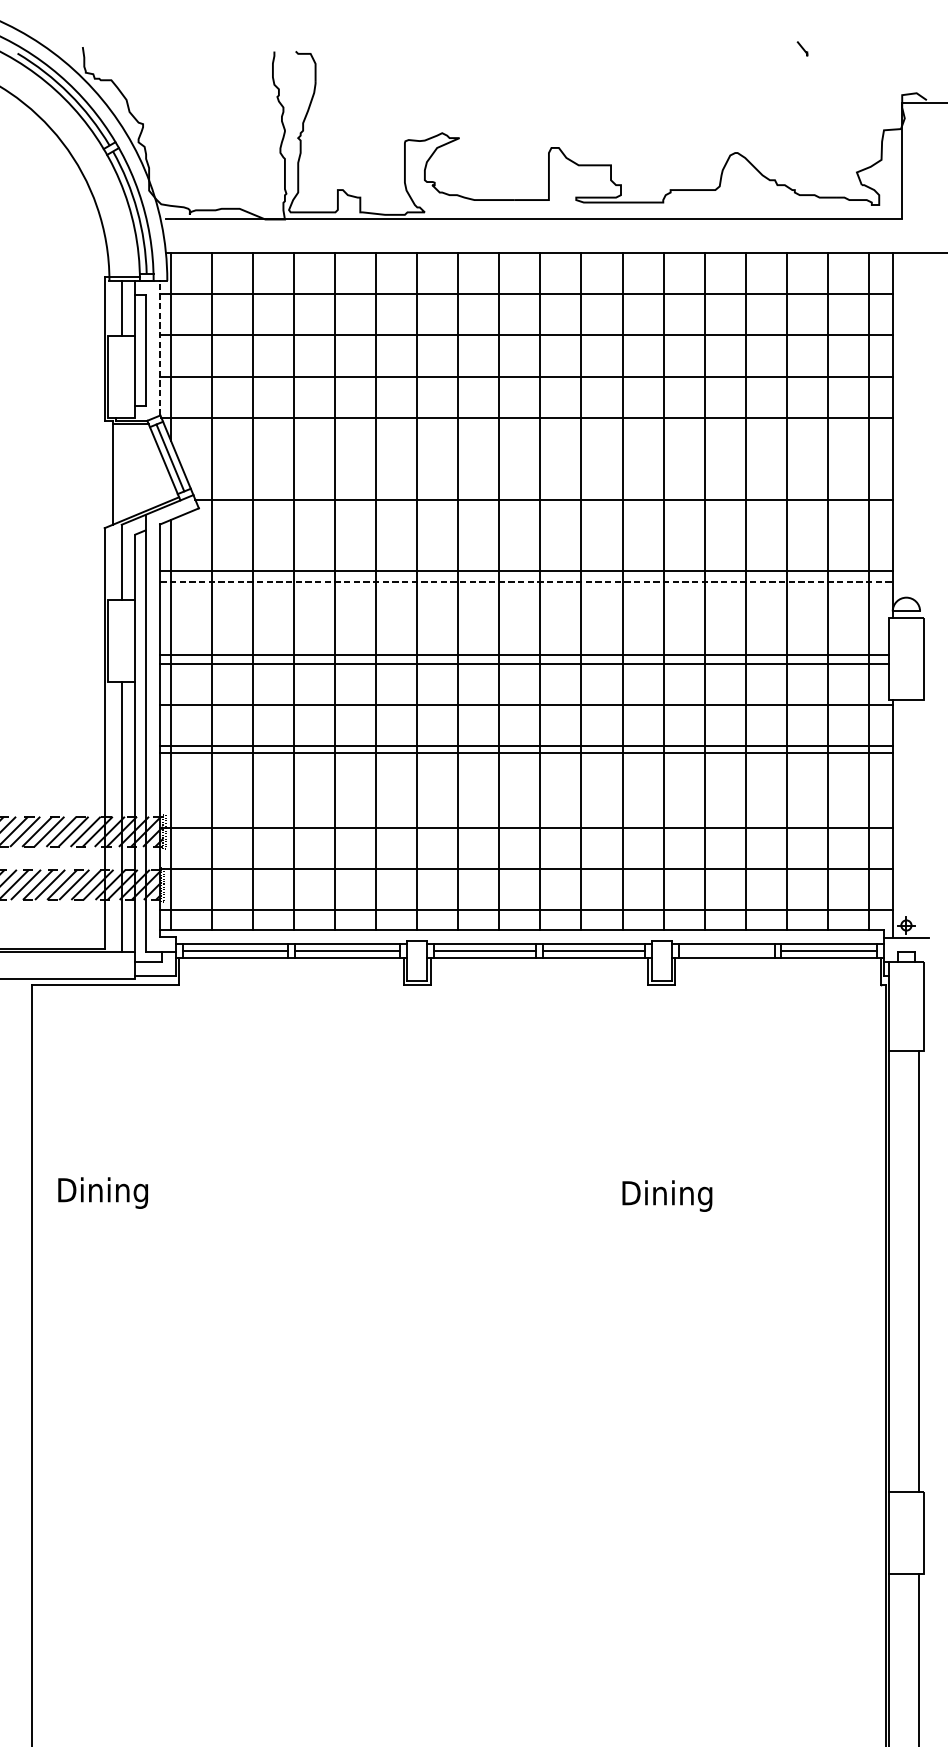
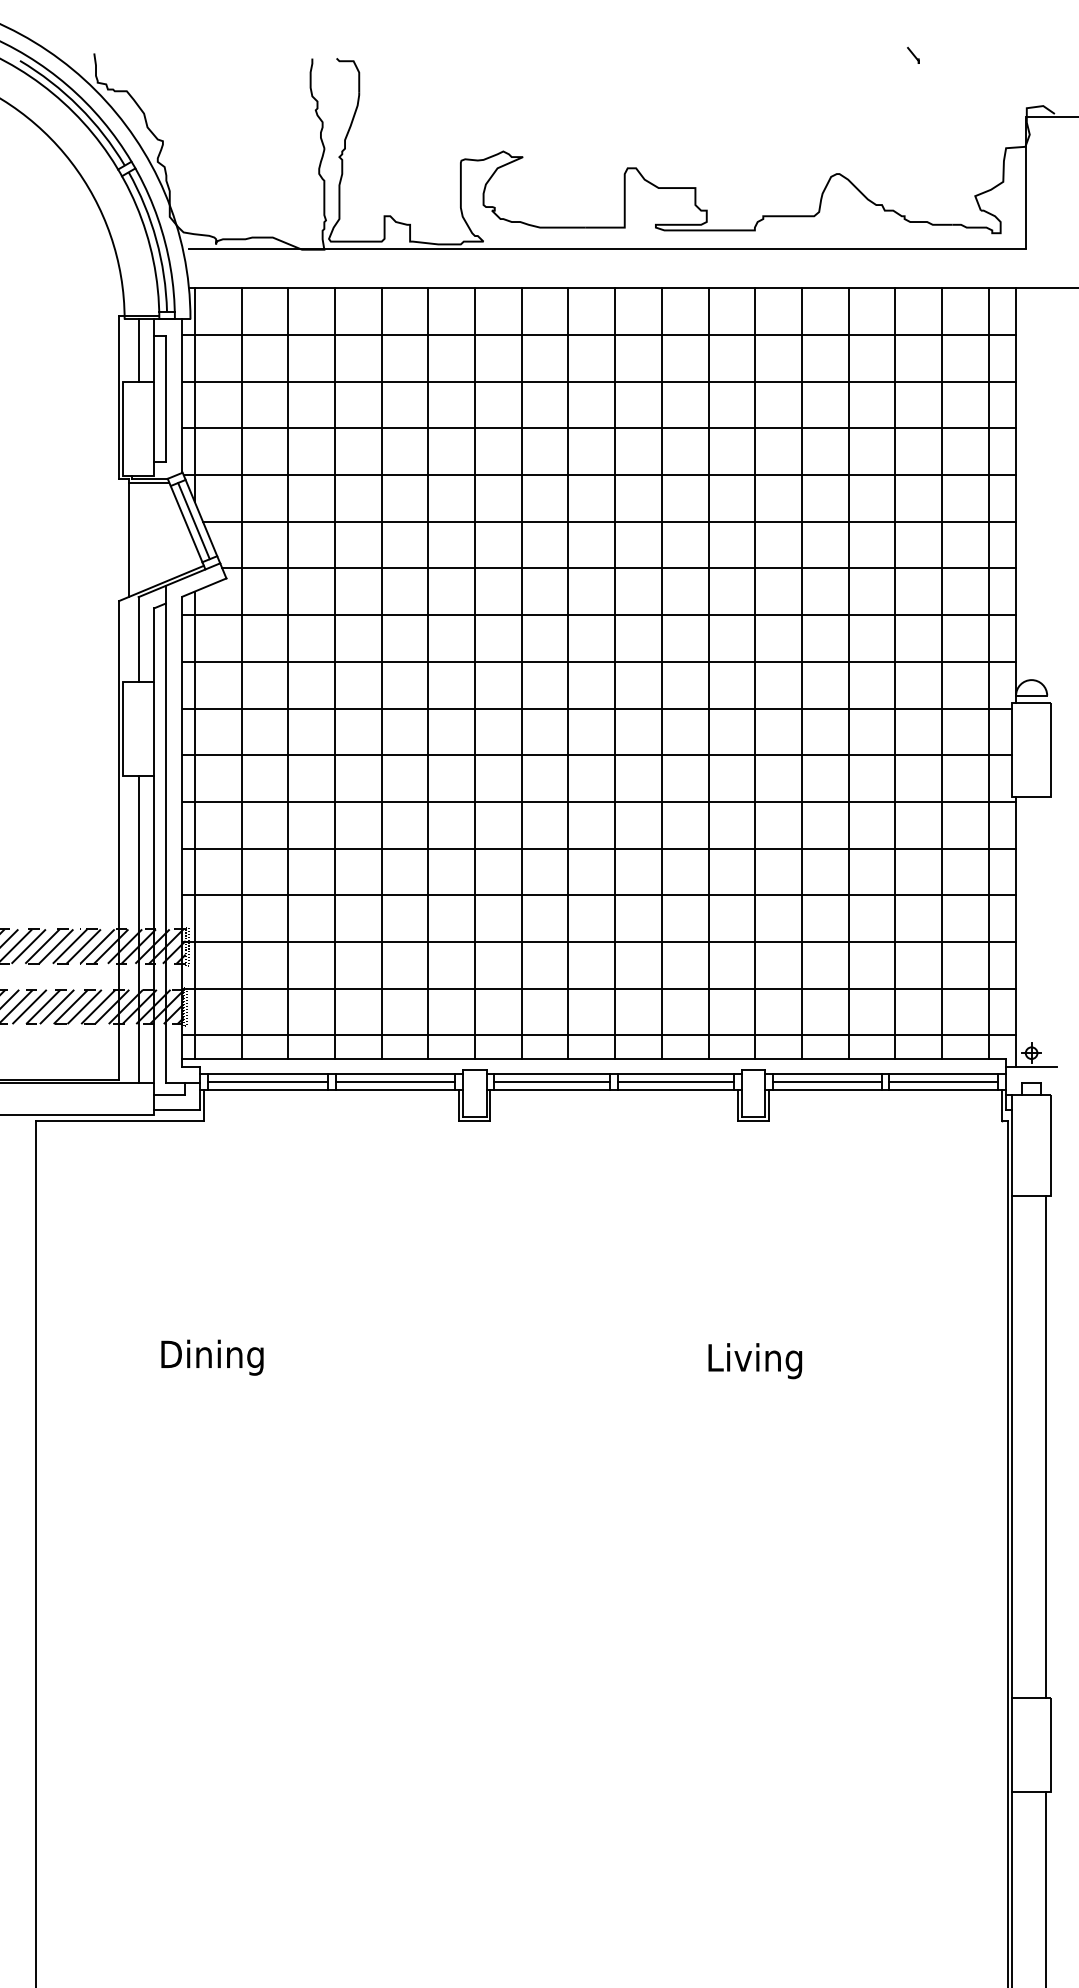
line: (160, 348) -> (182, 396), dashed -> solid
line: (535, 458) -> (609, 521), added
line: (526, 570) -> (599, 615), moved
line: (526, 581) -> (599, 661), dashed -> solid
line: (524, 655) -> (597, 708), moved
line: (526, 753) -> (599, 895), moved
line: (726, 951) -> (826, 1082), added
text: (103, 1192) -> (212, 1357), moved
text: (668, 1196) -> (760, 1361), Dining -> Living

